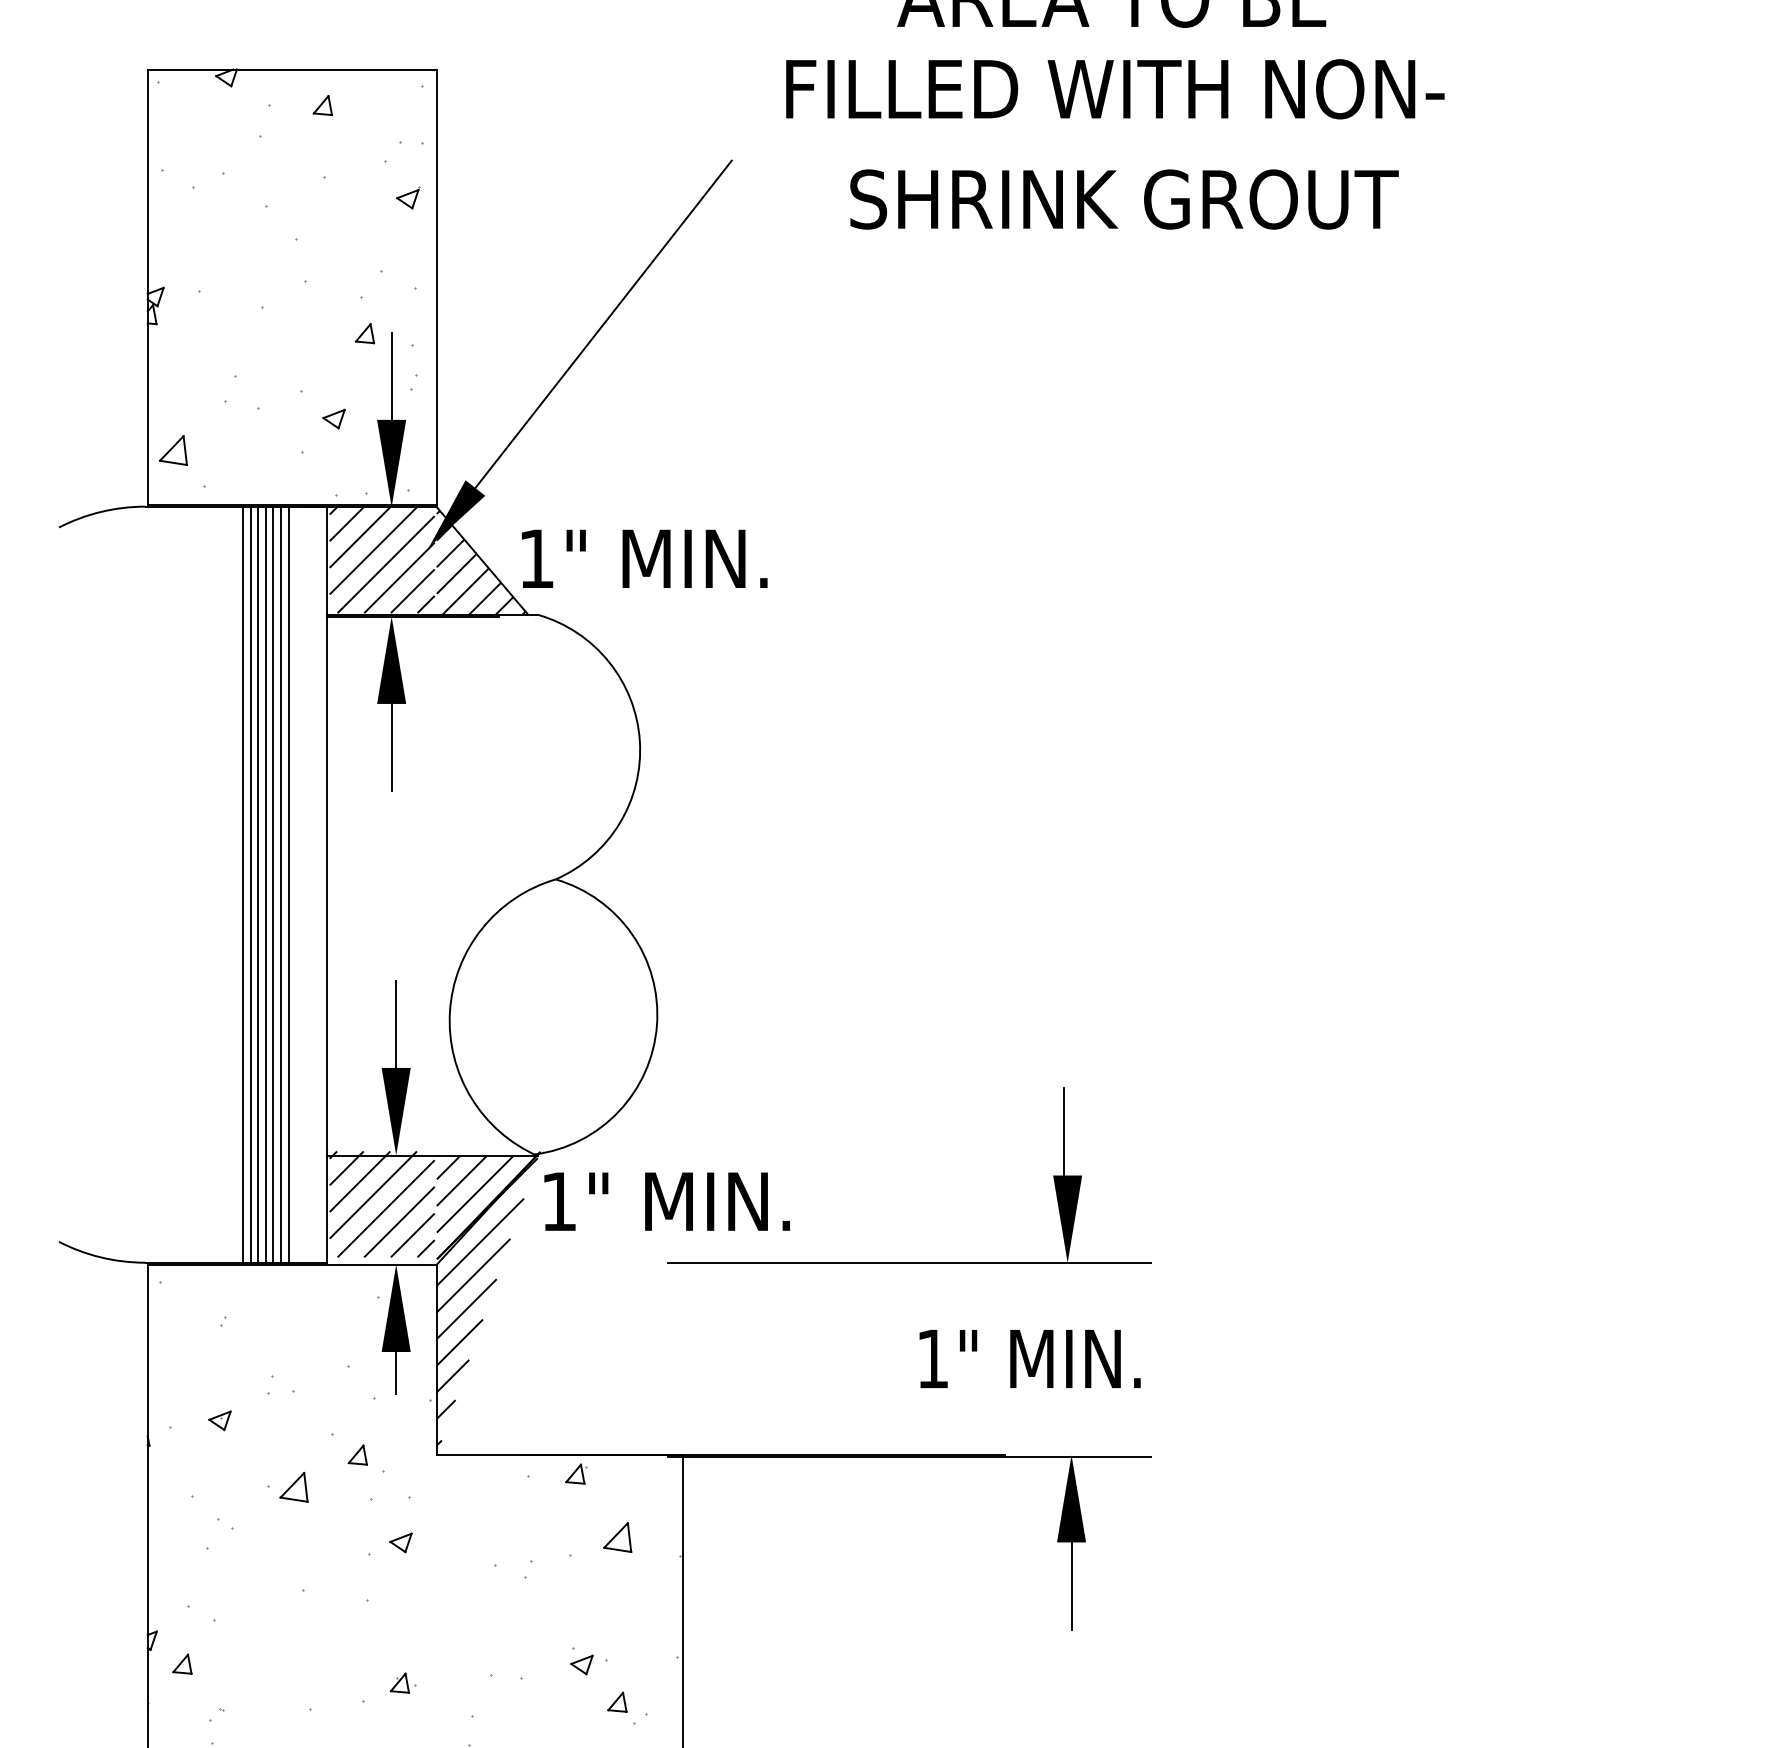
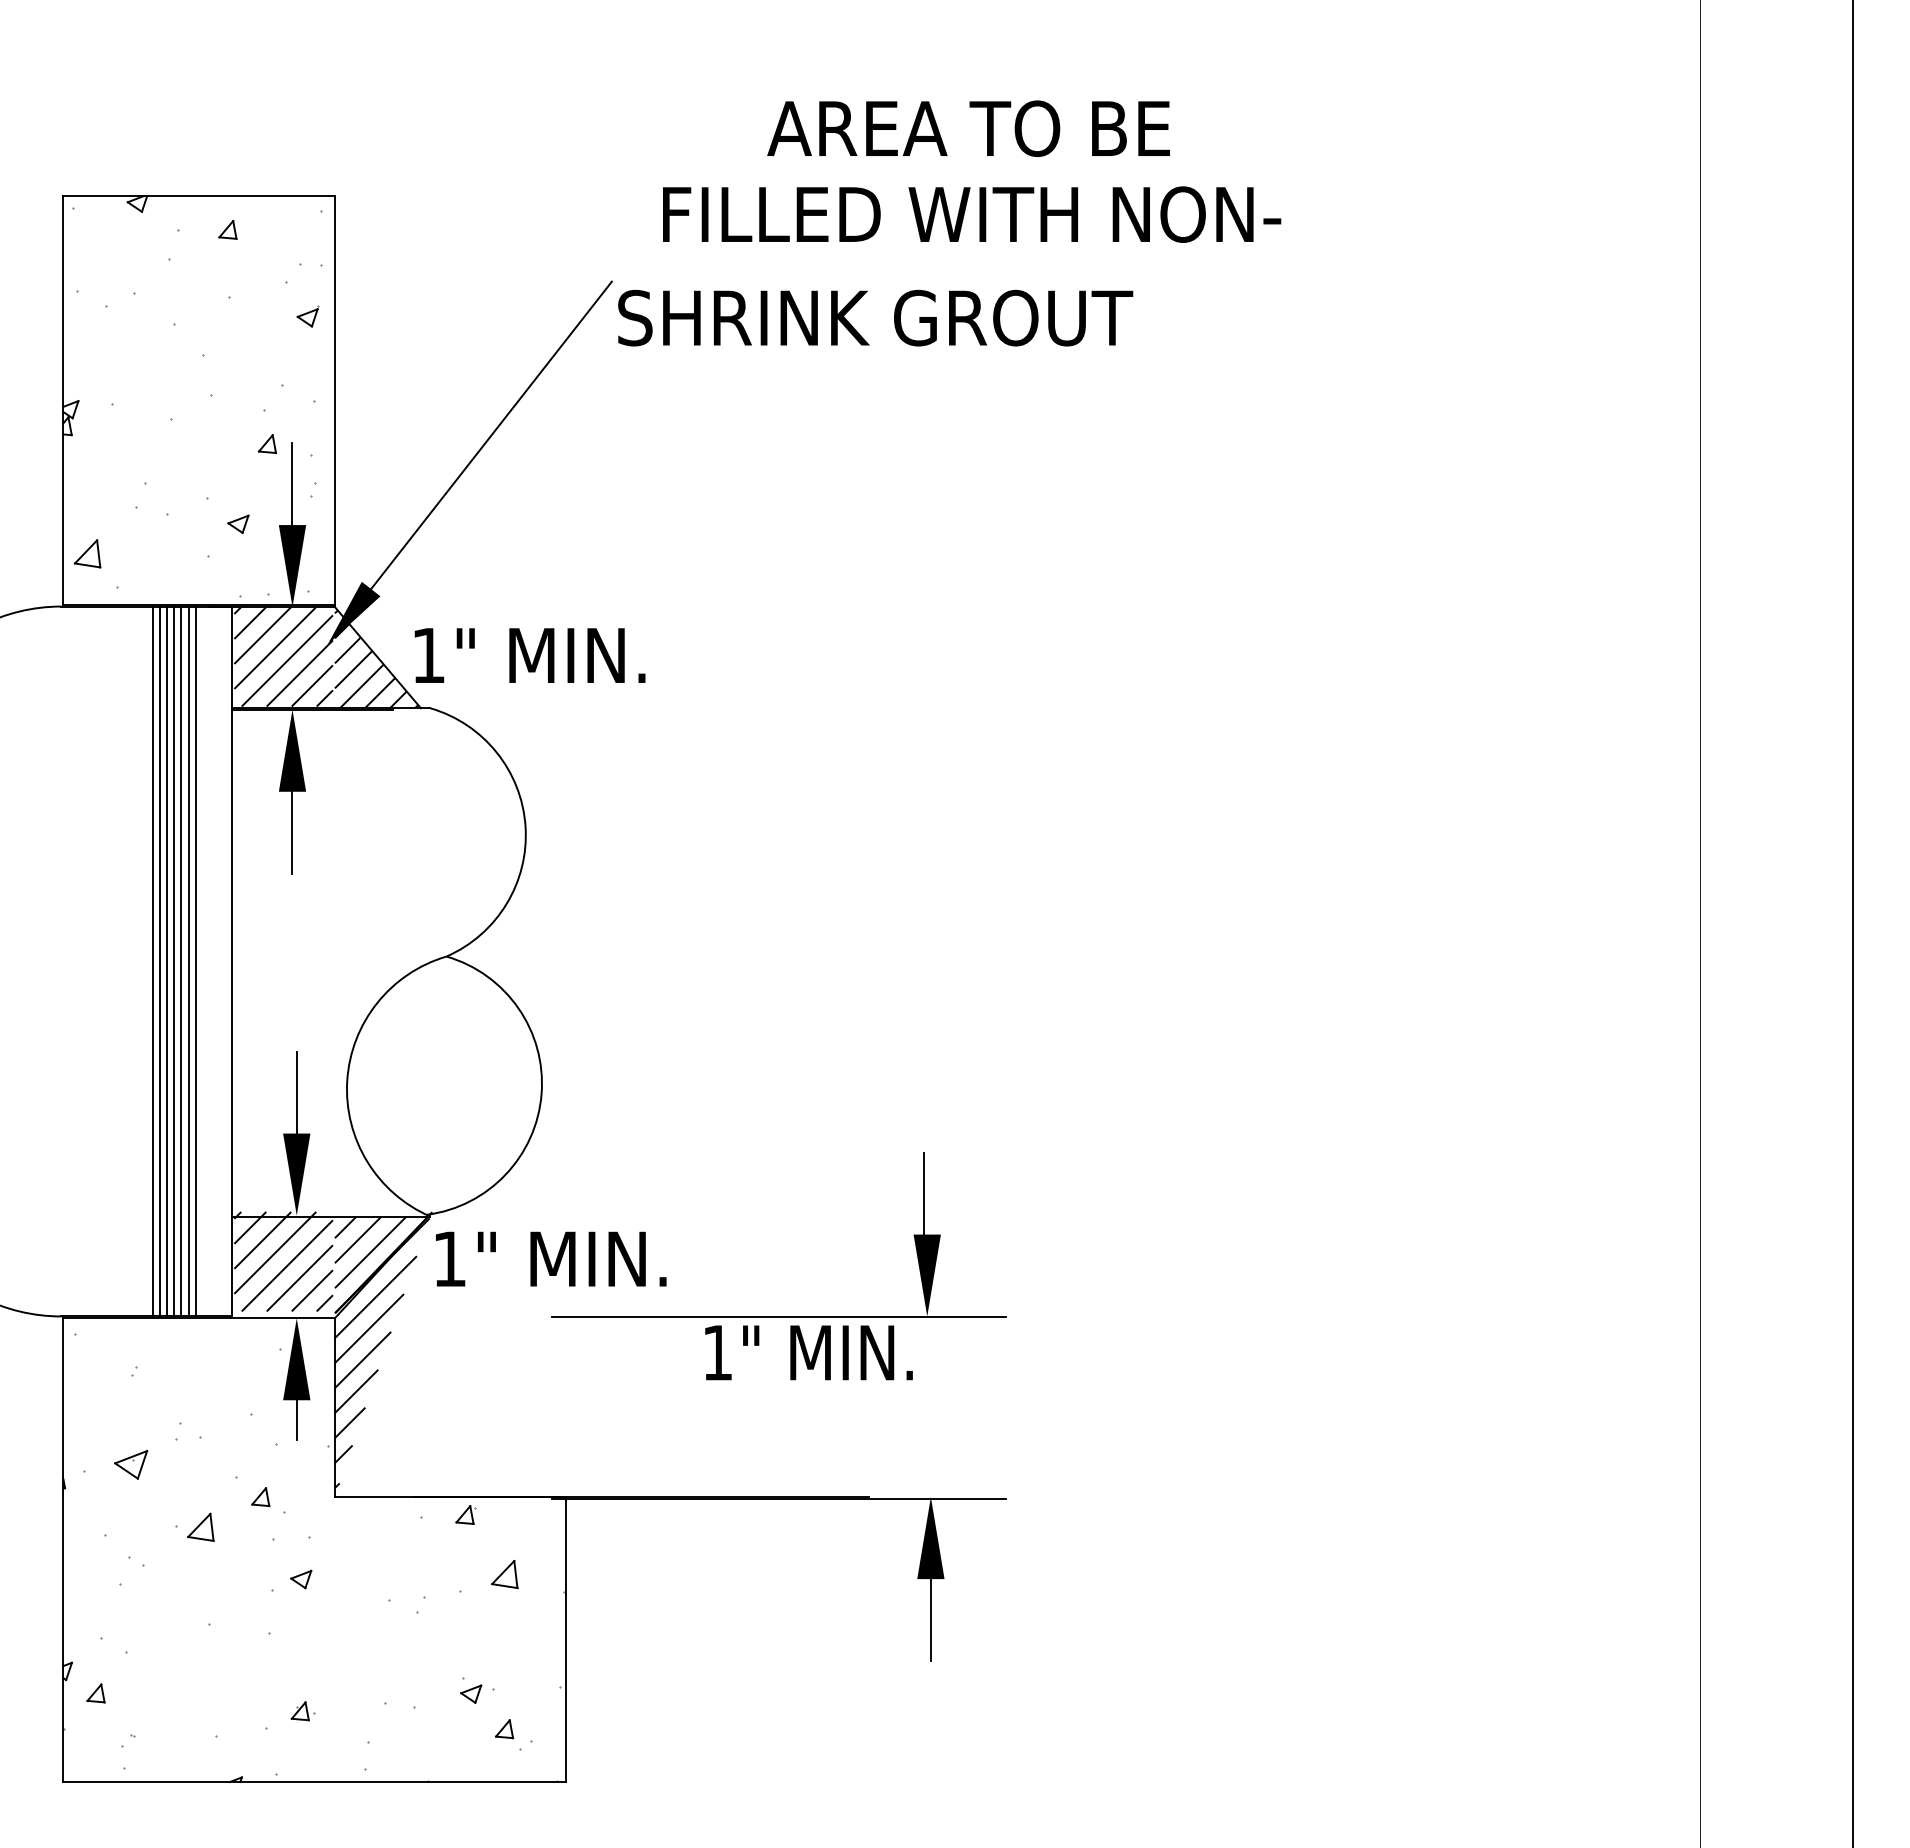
text: (1124, 198) -> (875, 317), moved
text: (1029, 1358) -> (808, 1352), moved
part: (220, 1420) -> (131, 1464), size x1.6

